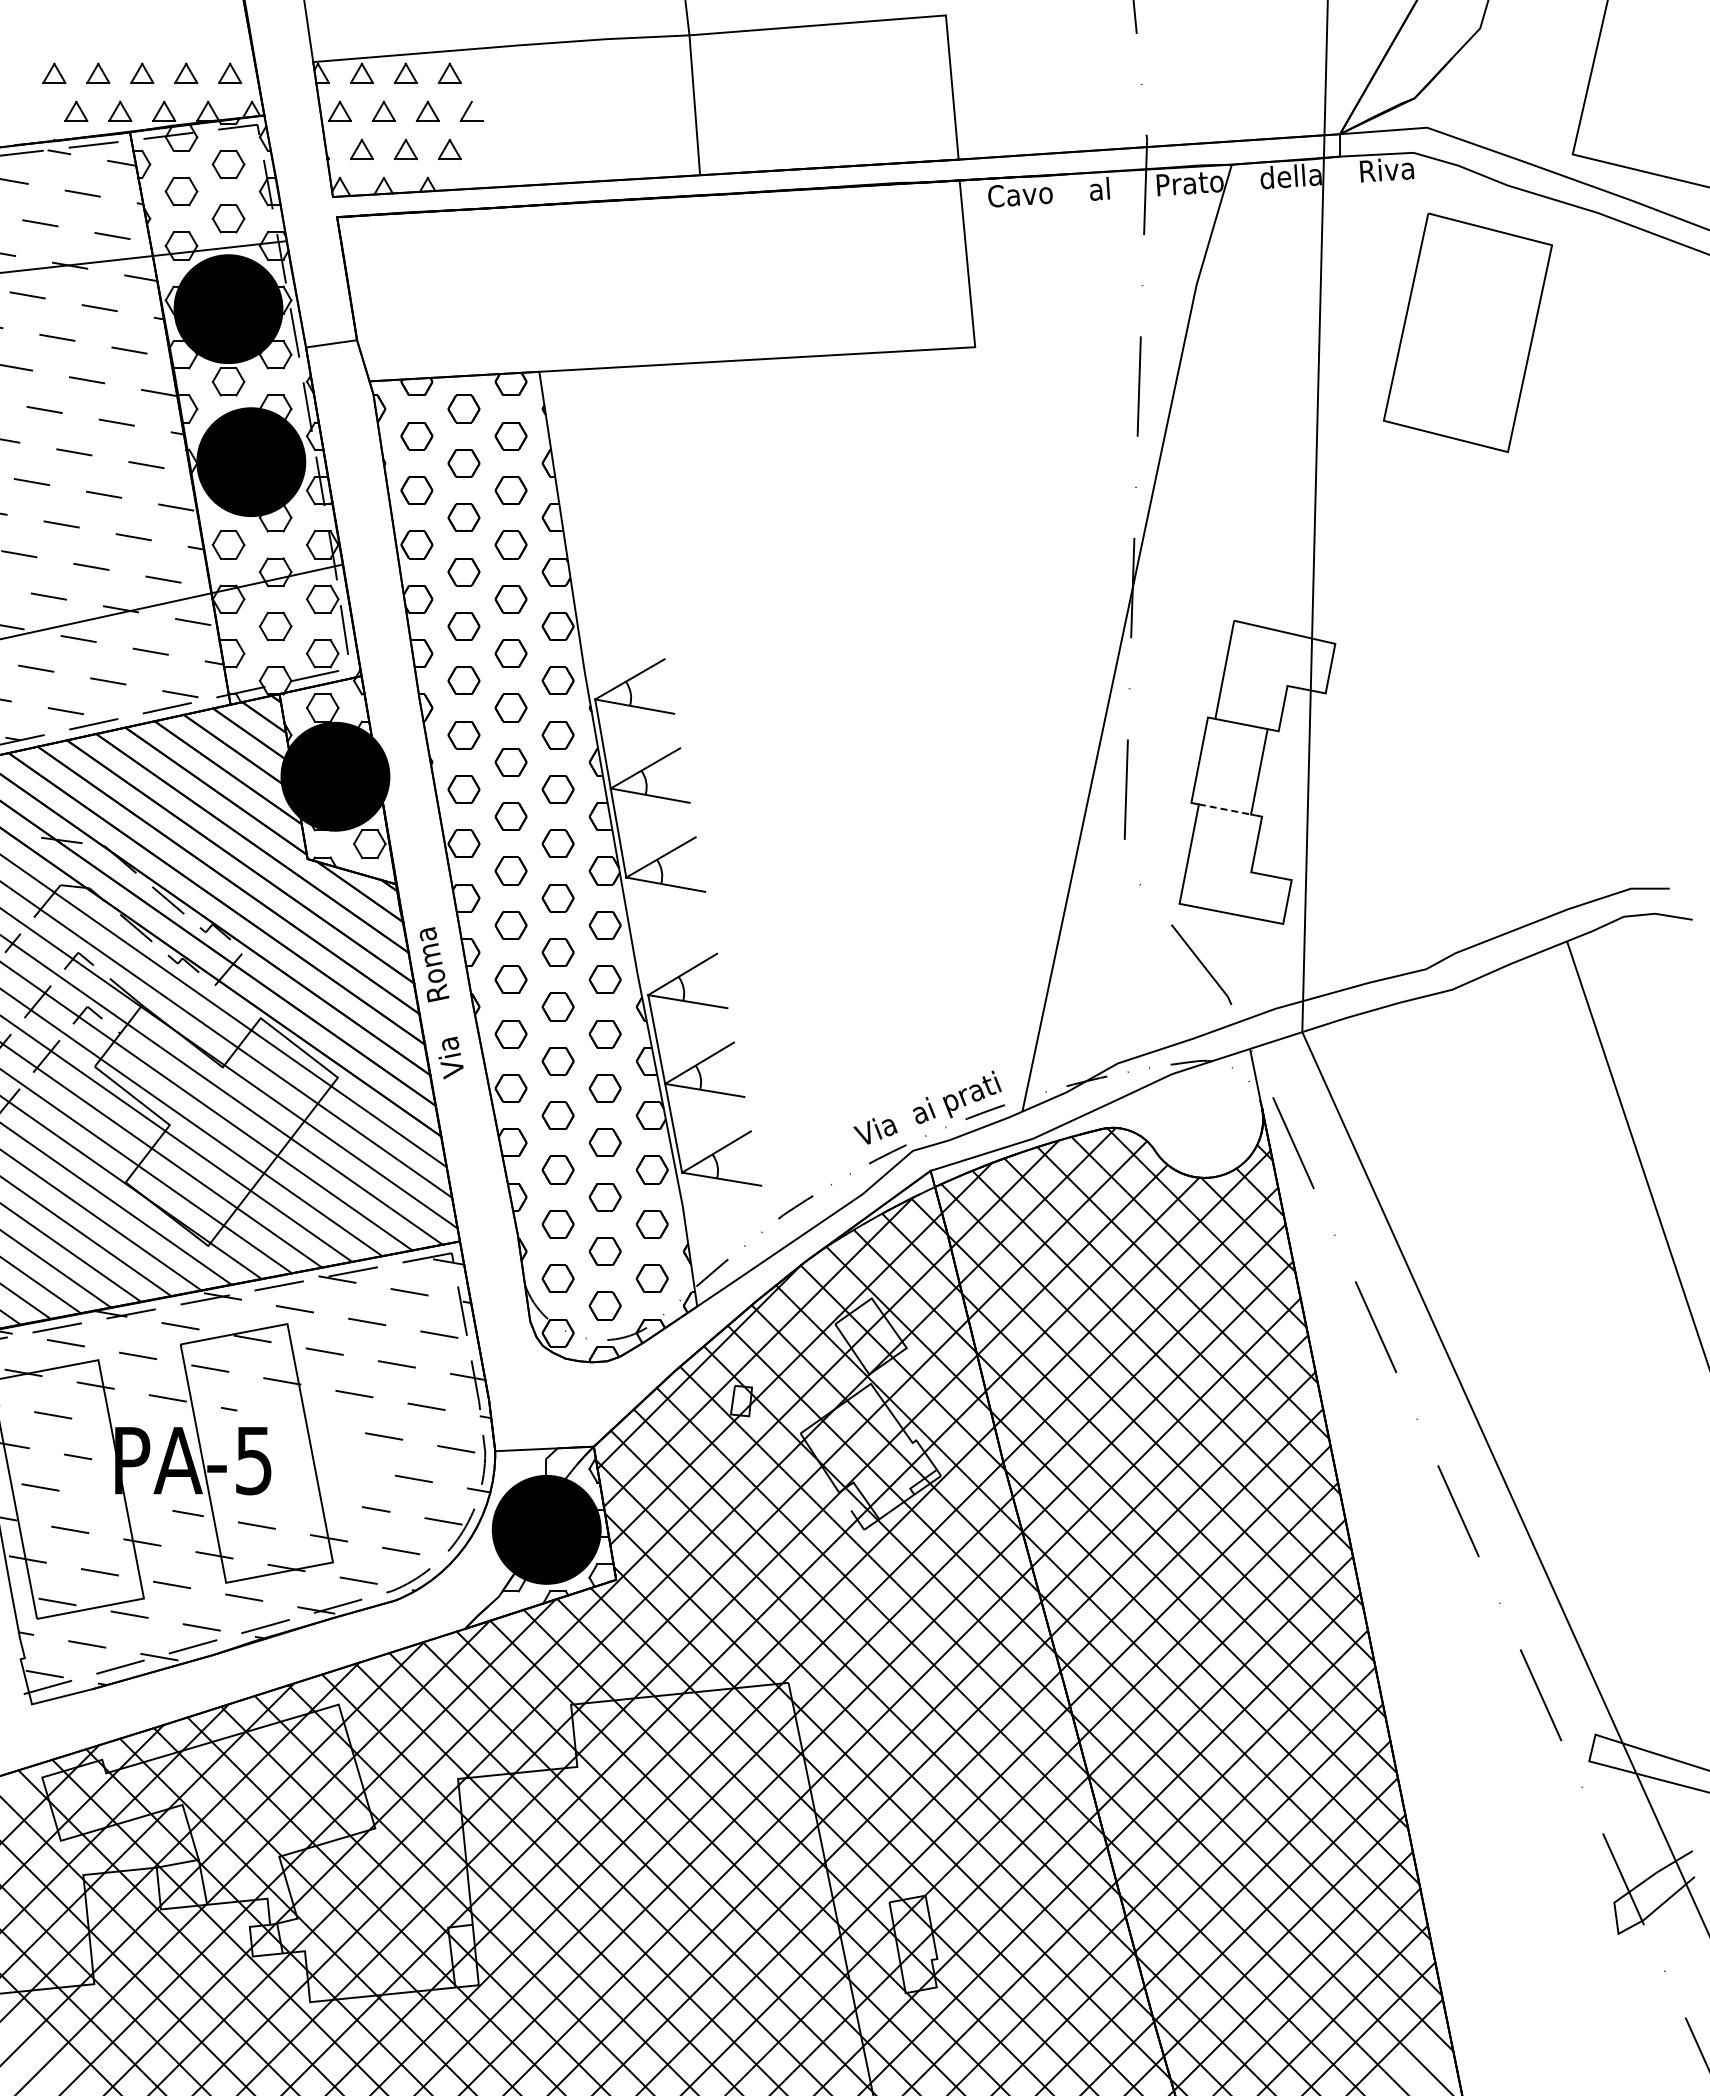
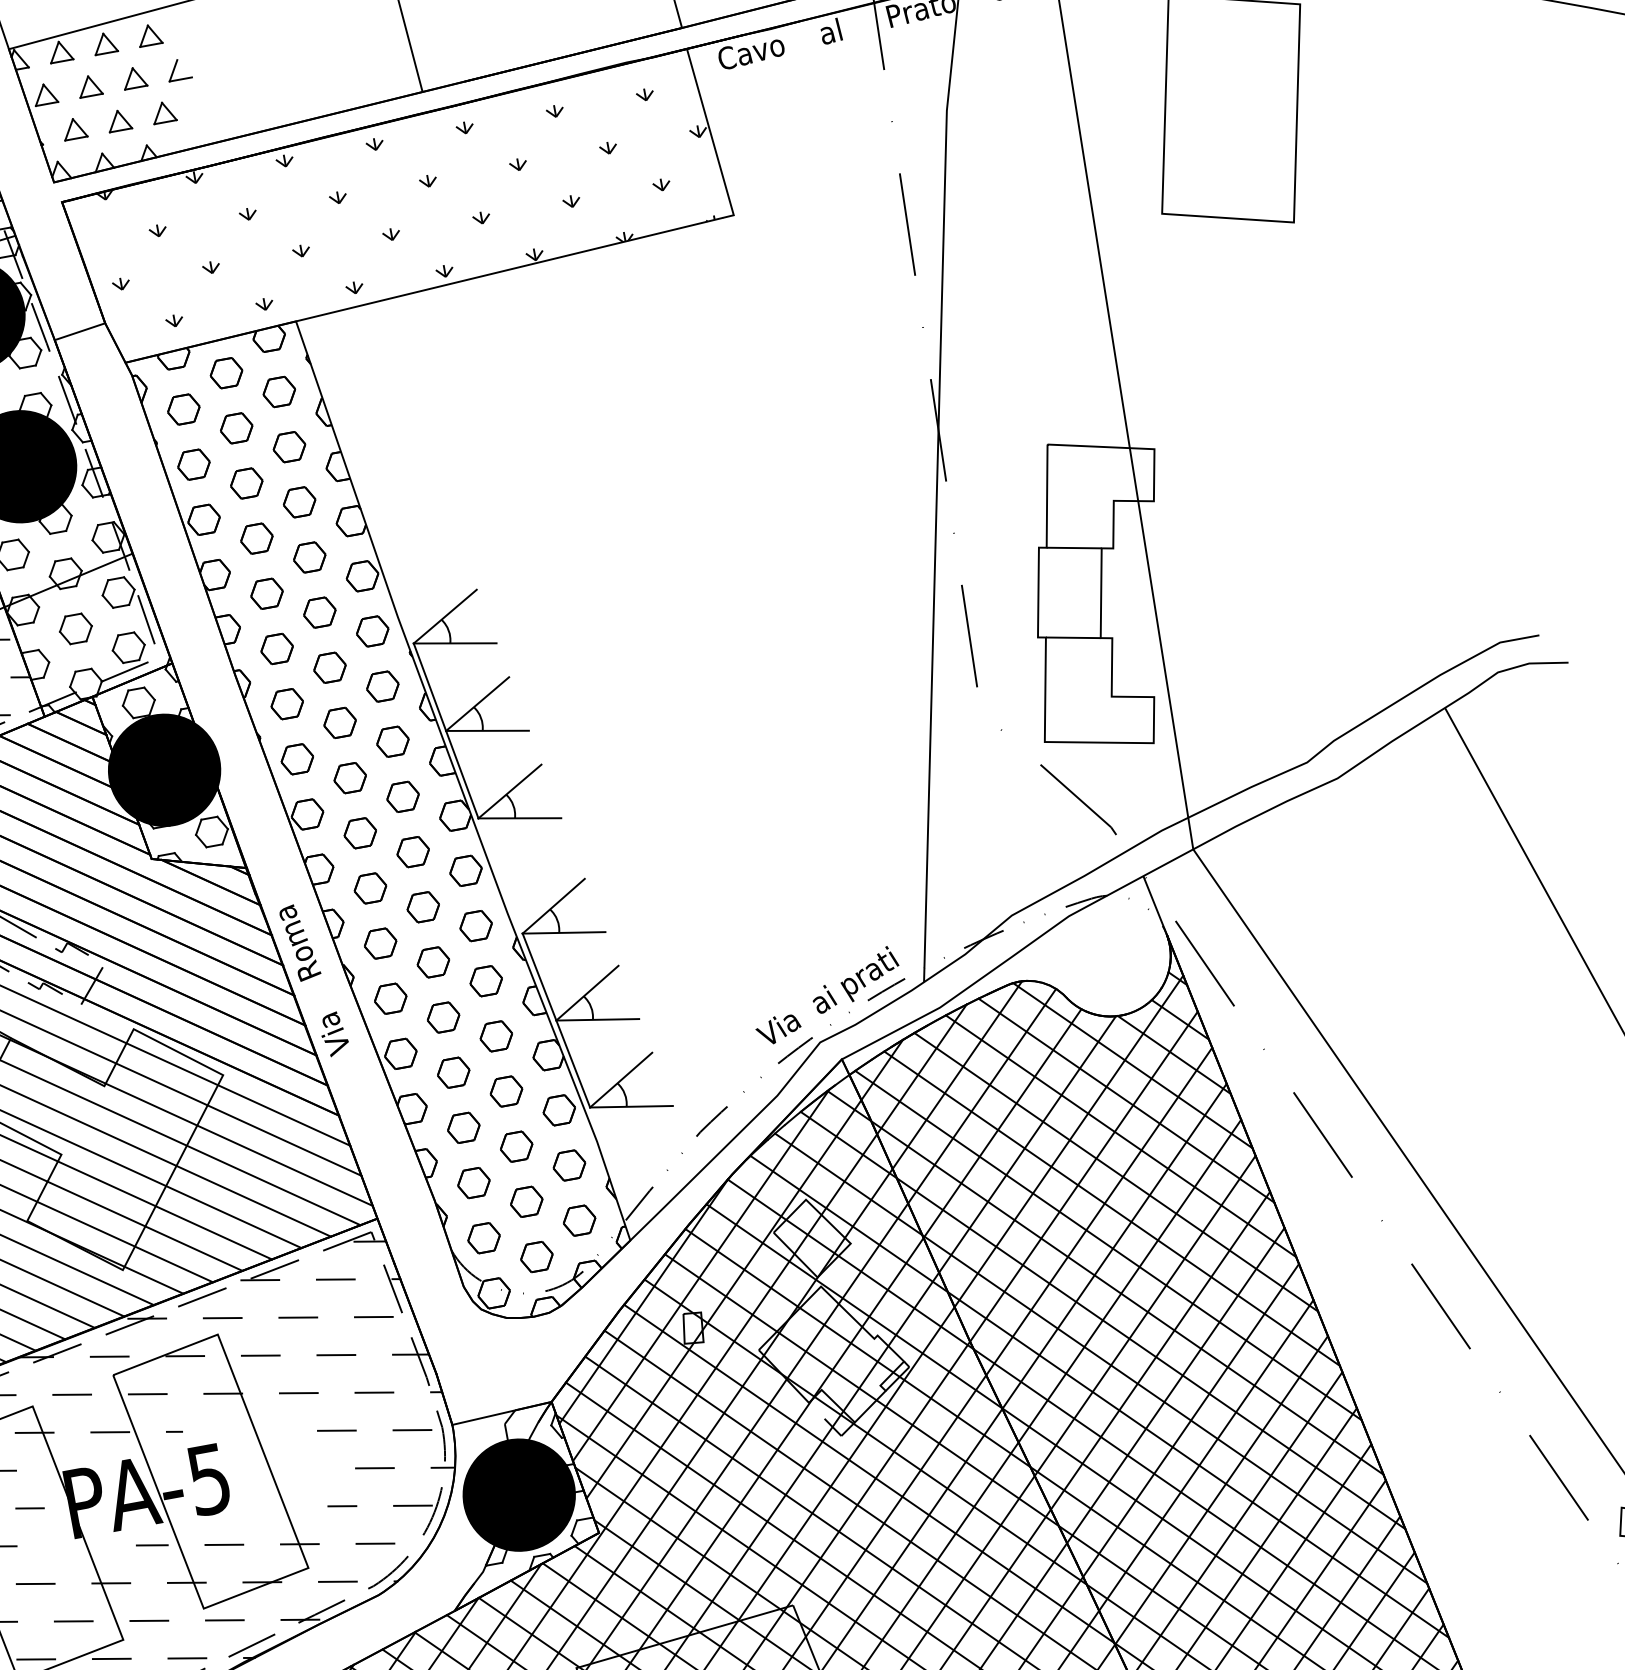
hatch: (667, 282) -> (409, 206), added
line: (1224, 809) -> (1072, 637), dashed -> solid

